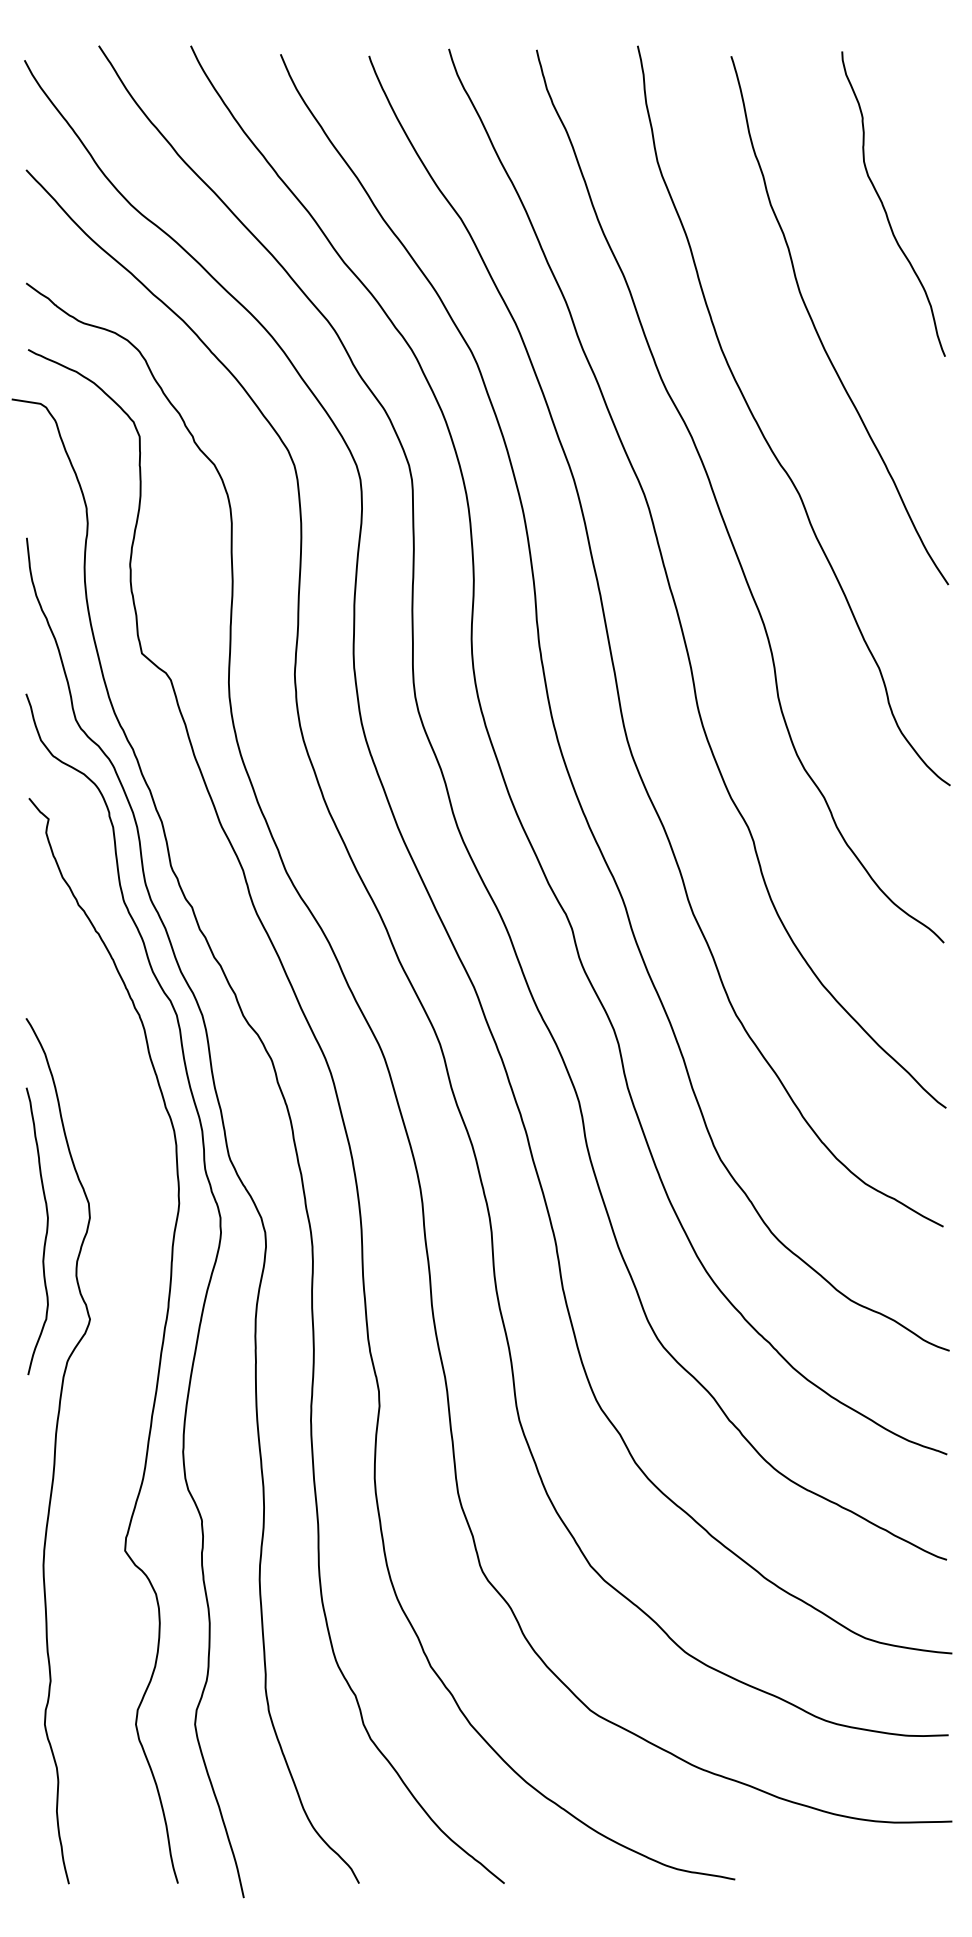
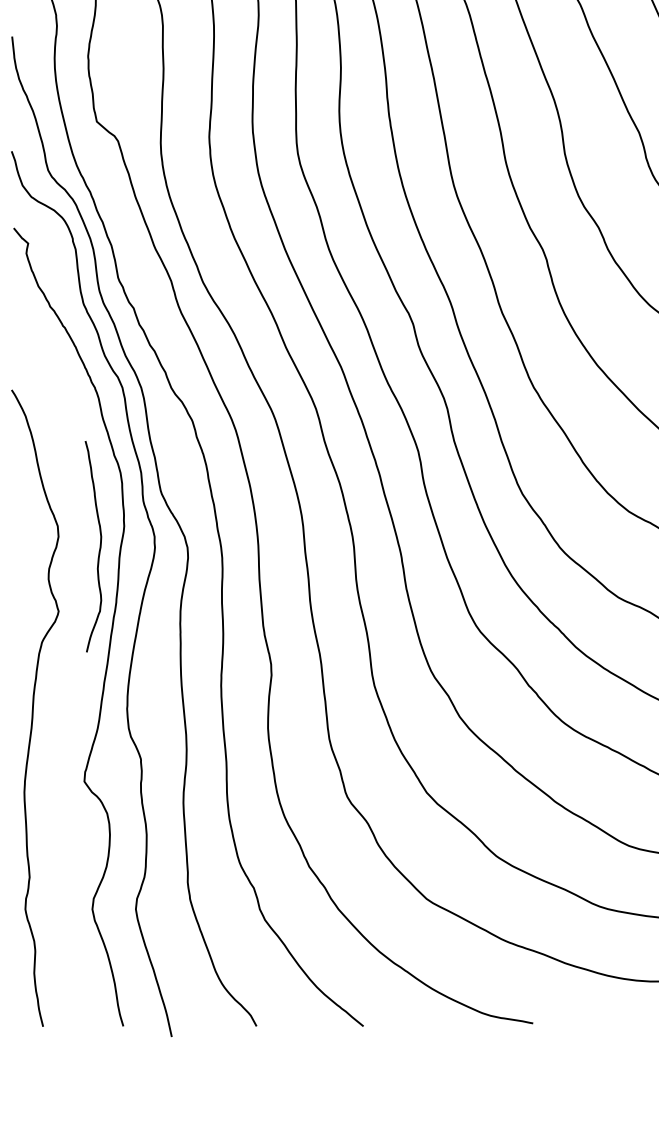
curve: (45, 1233) -> (99, 548), moved

